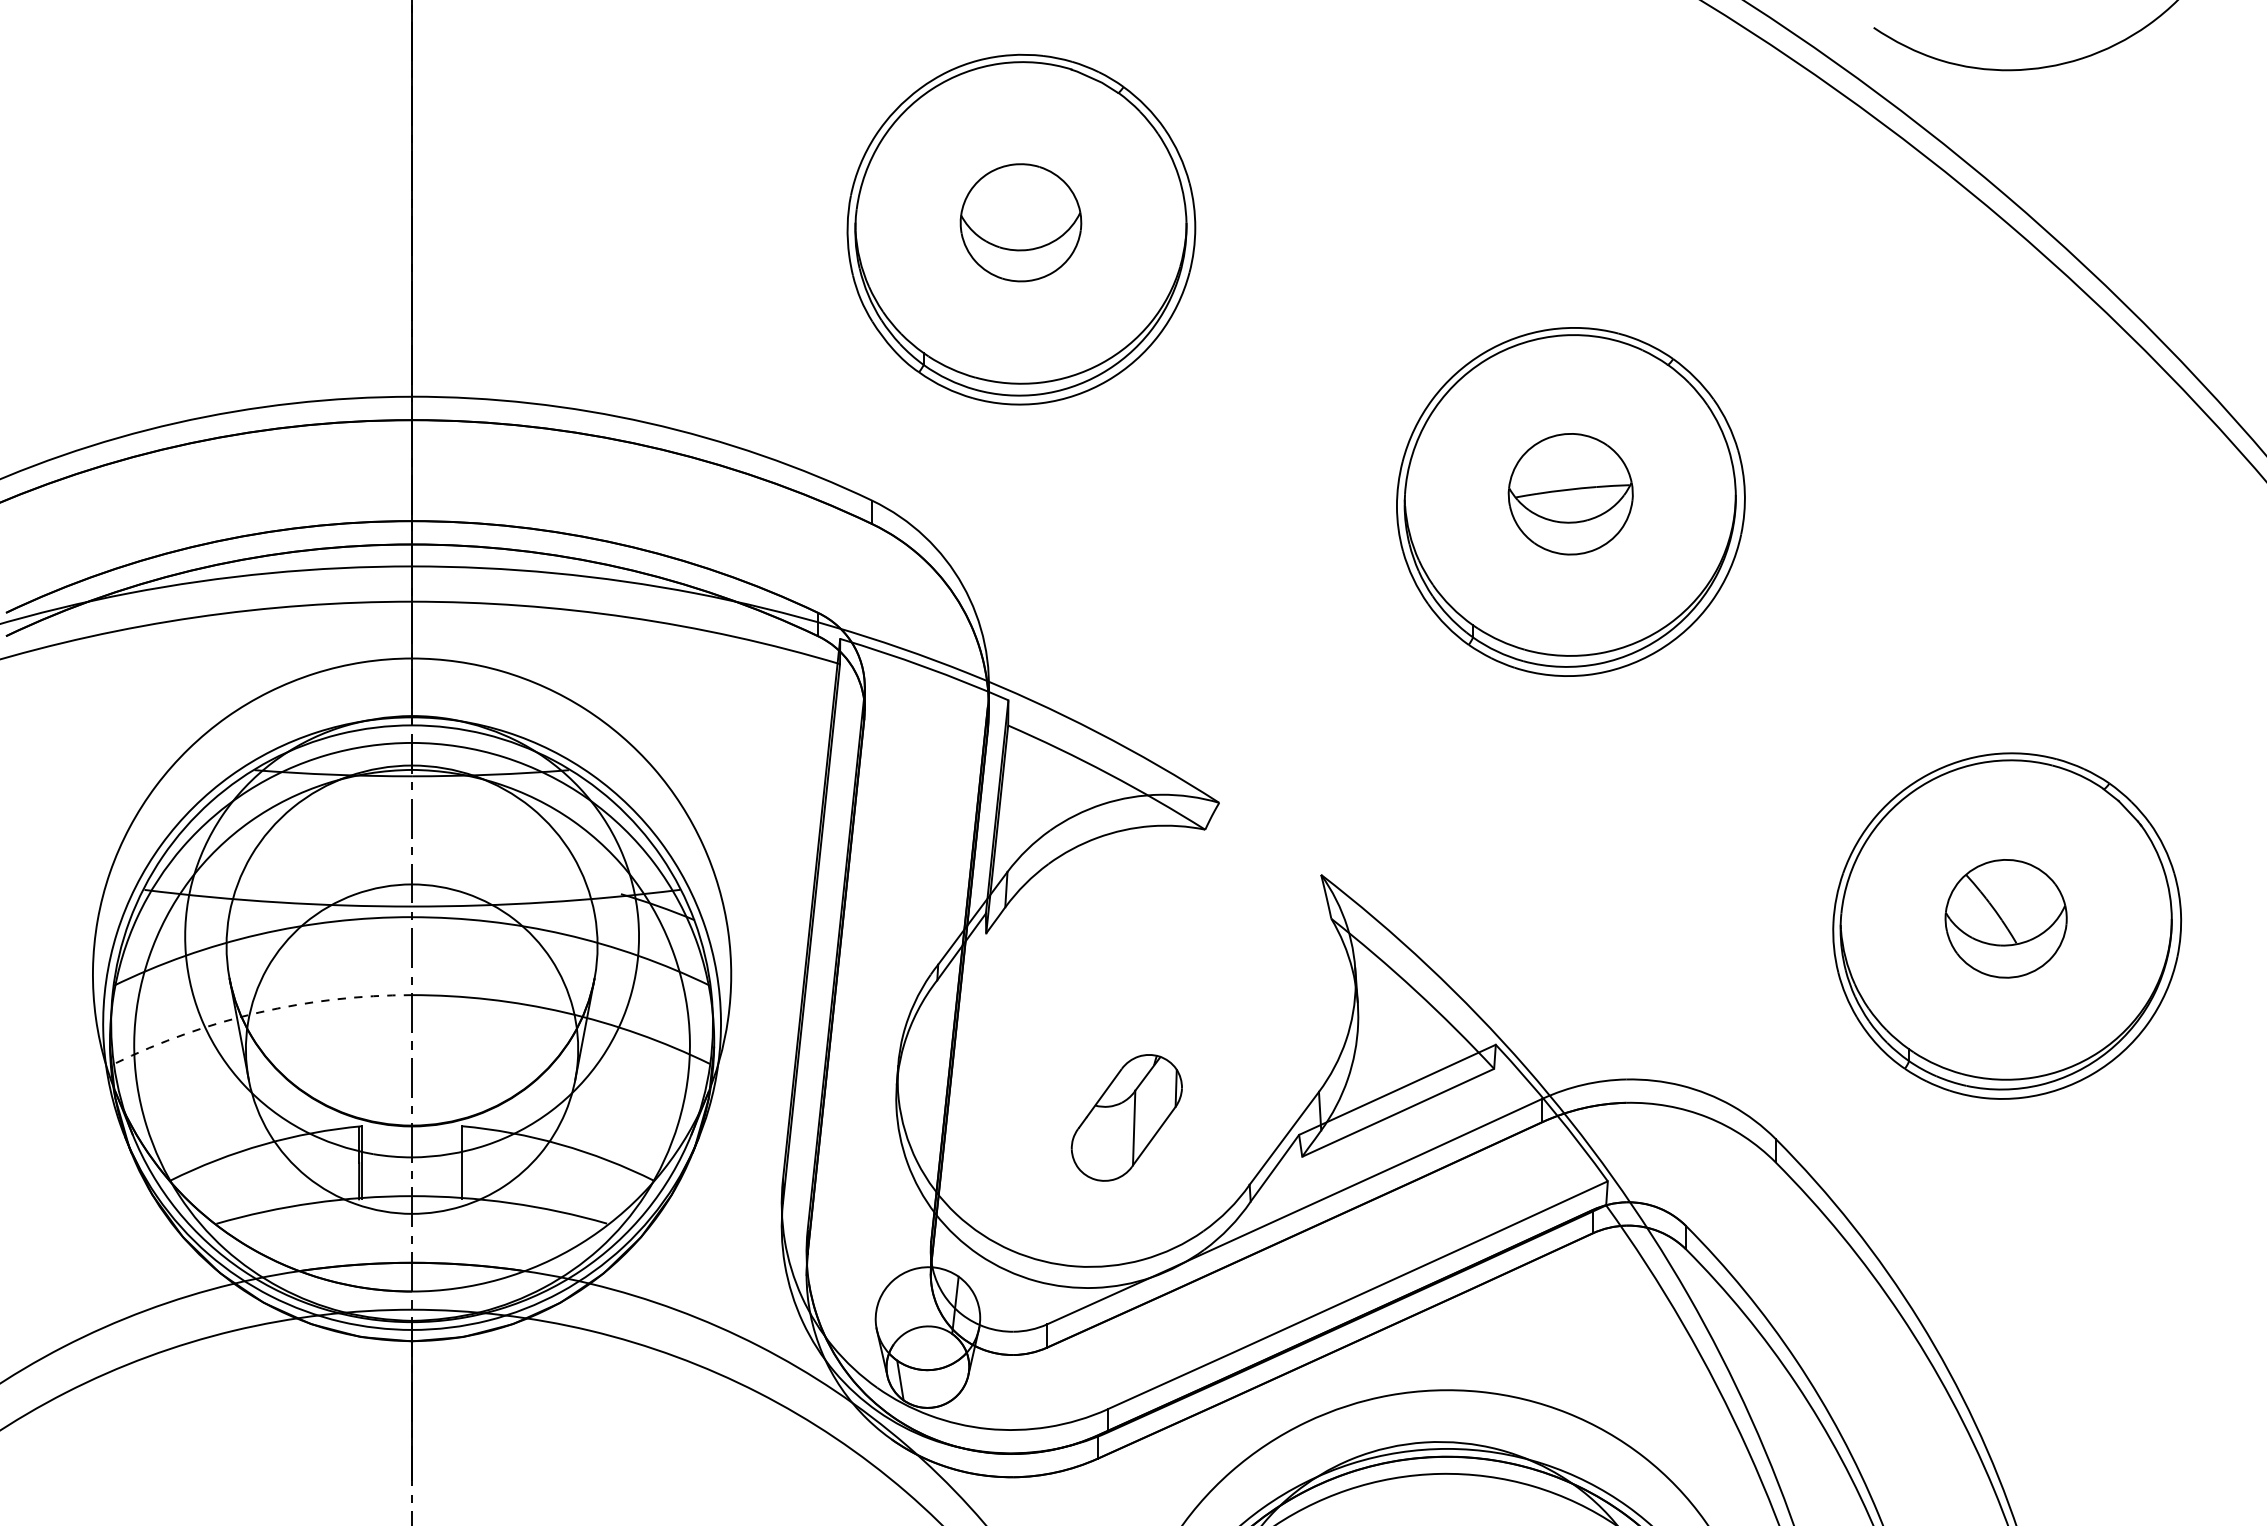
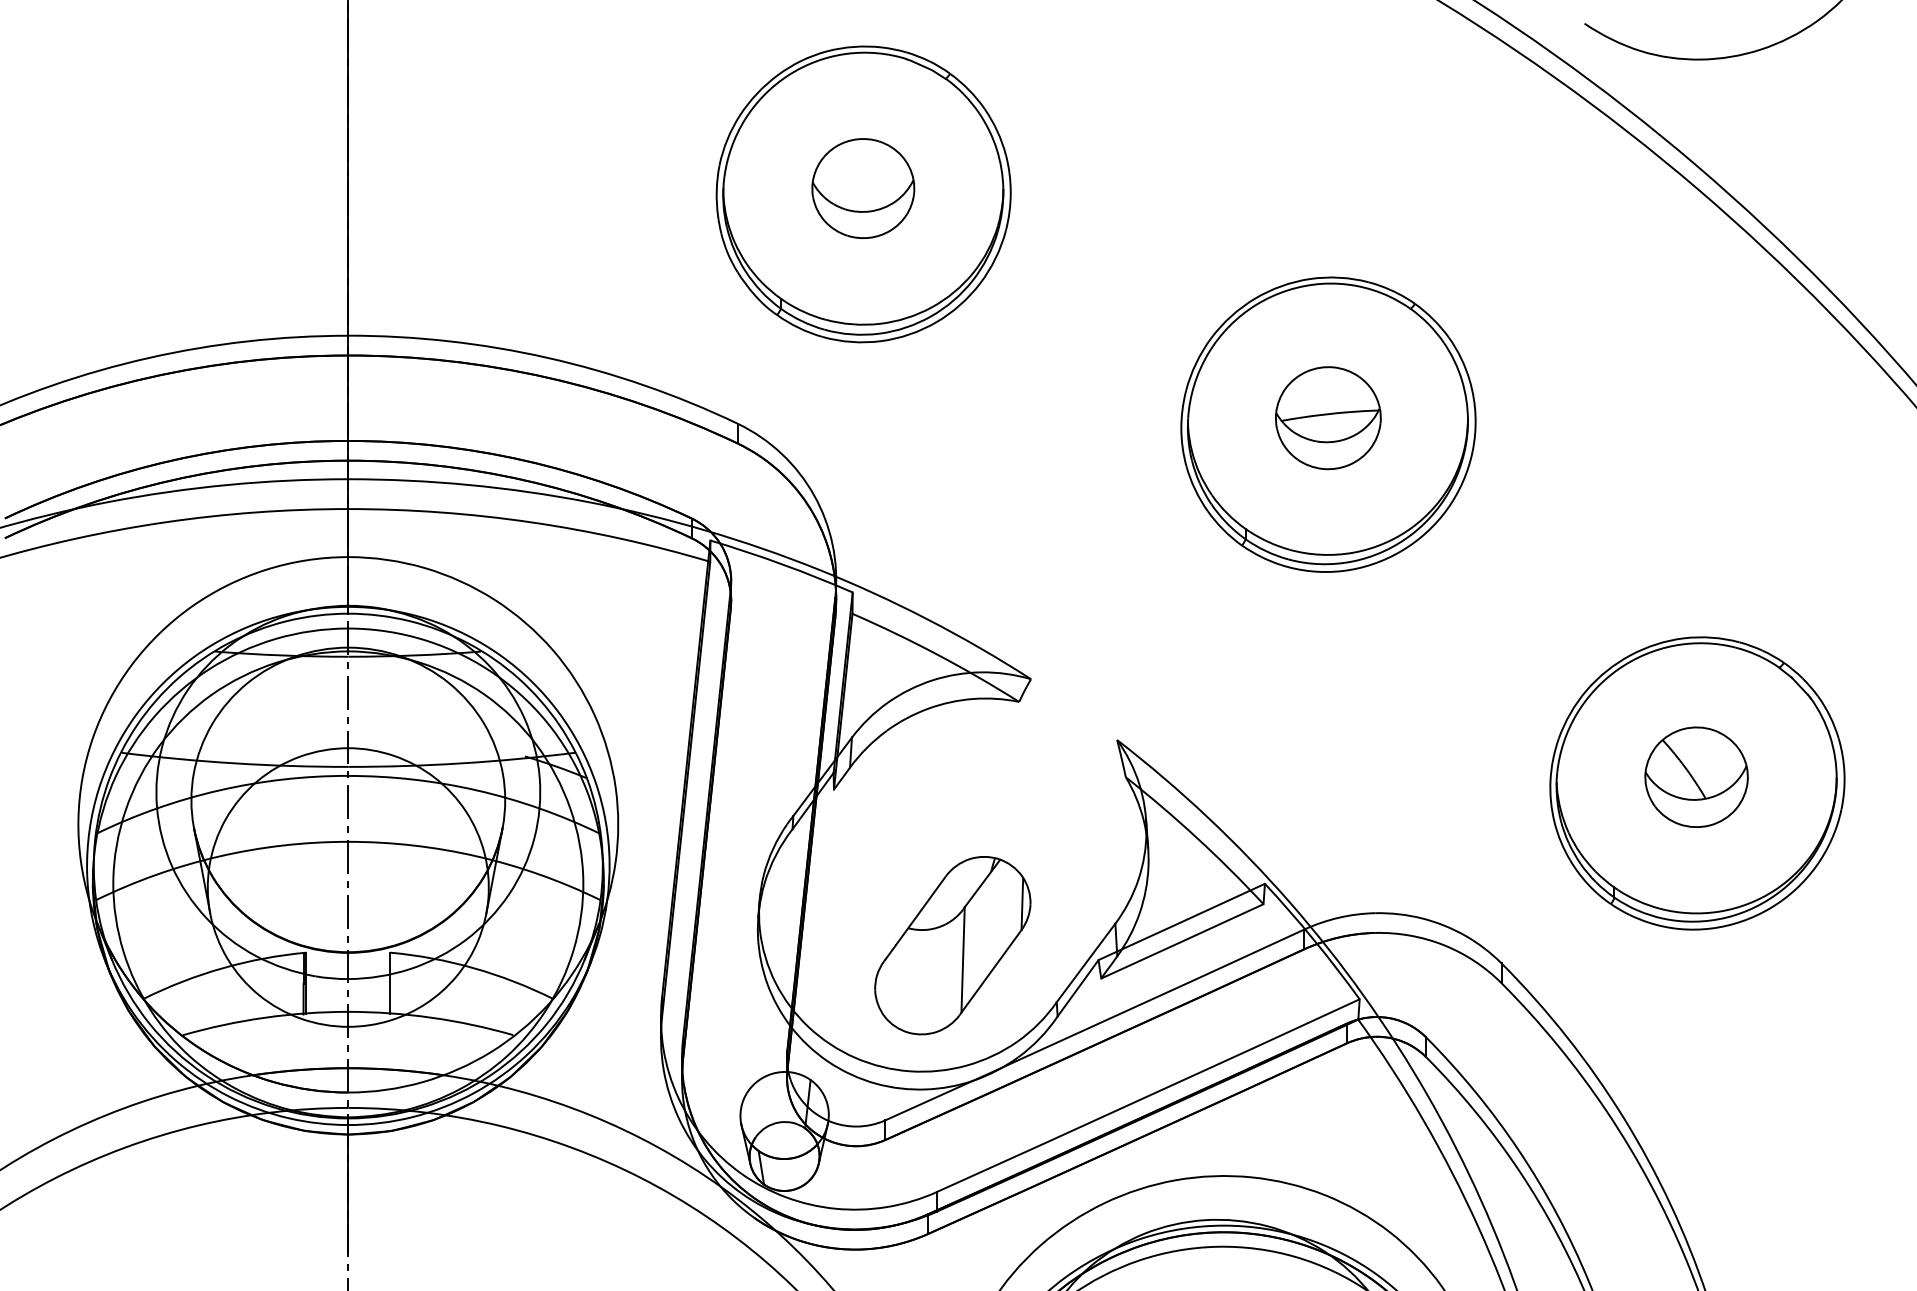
arc: (259, 1012) -> (219, 856), dashed -> solid
part: (1126, 1117) -> (952, 945), size x1.67

